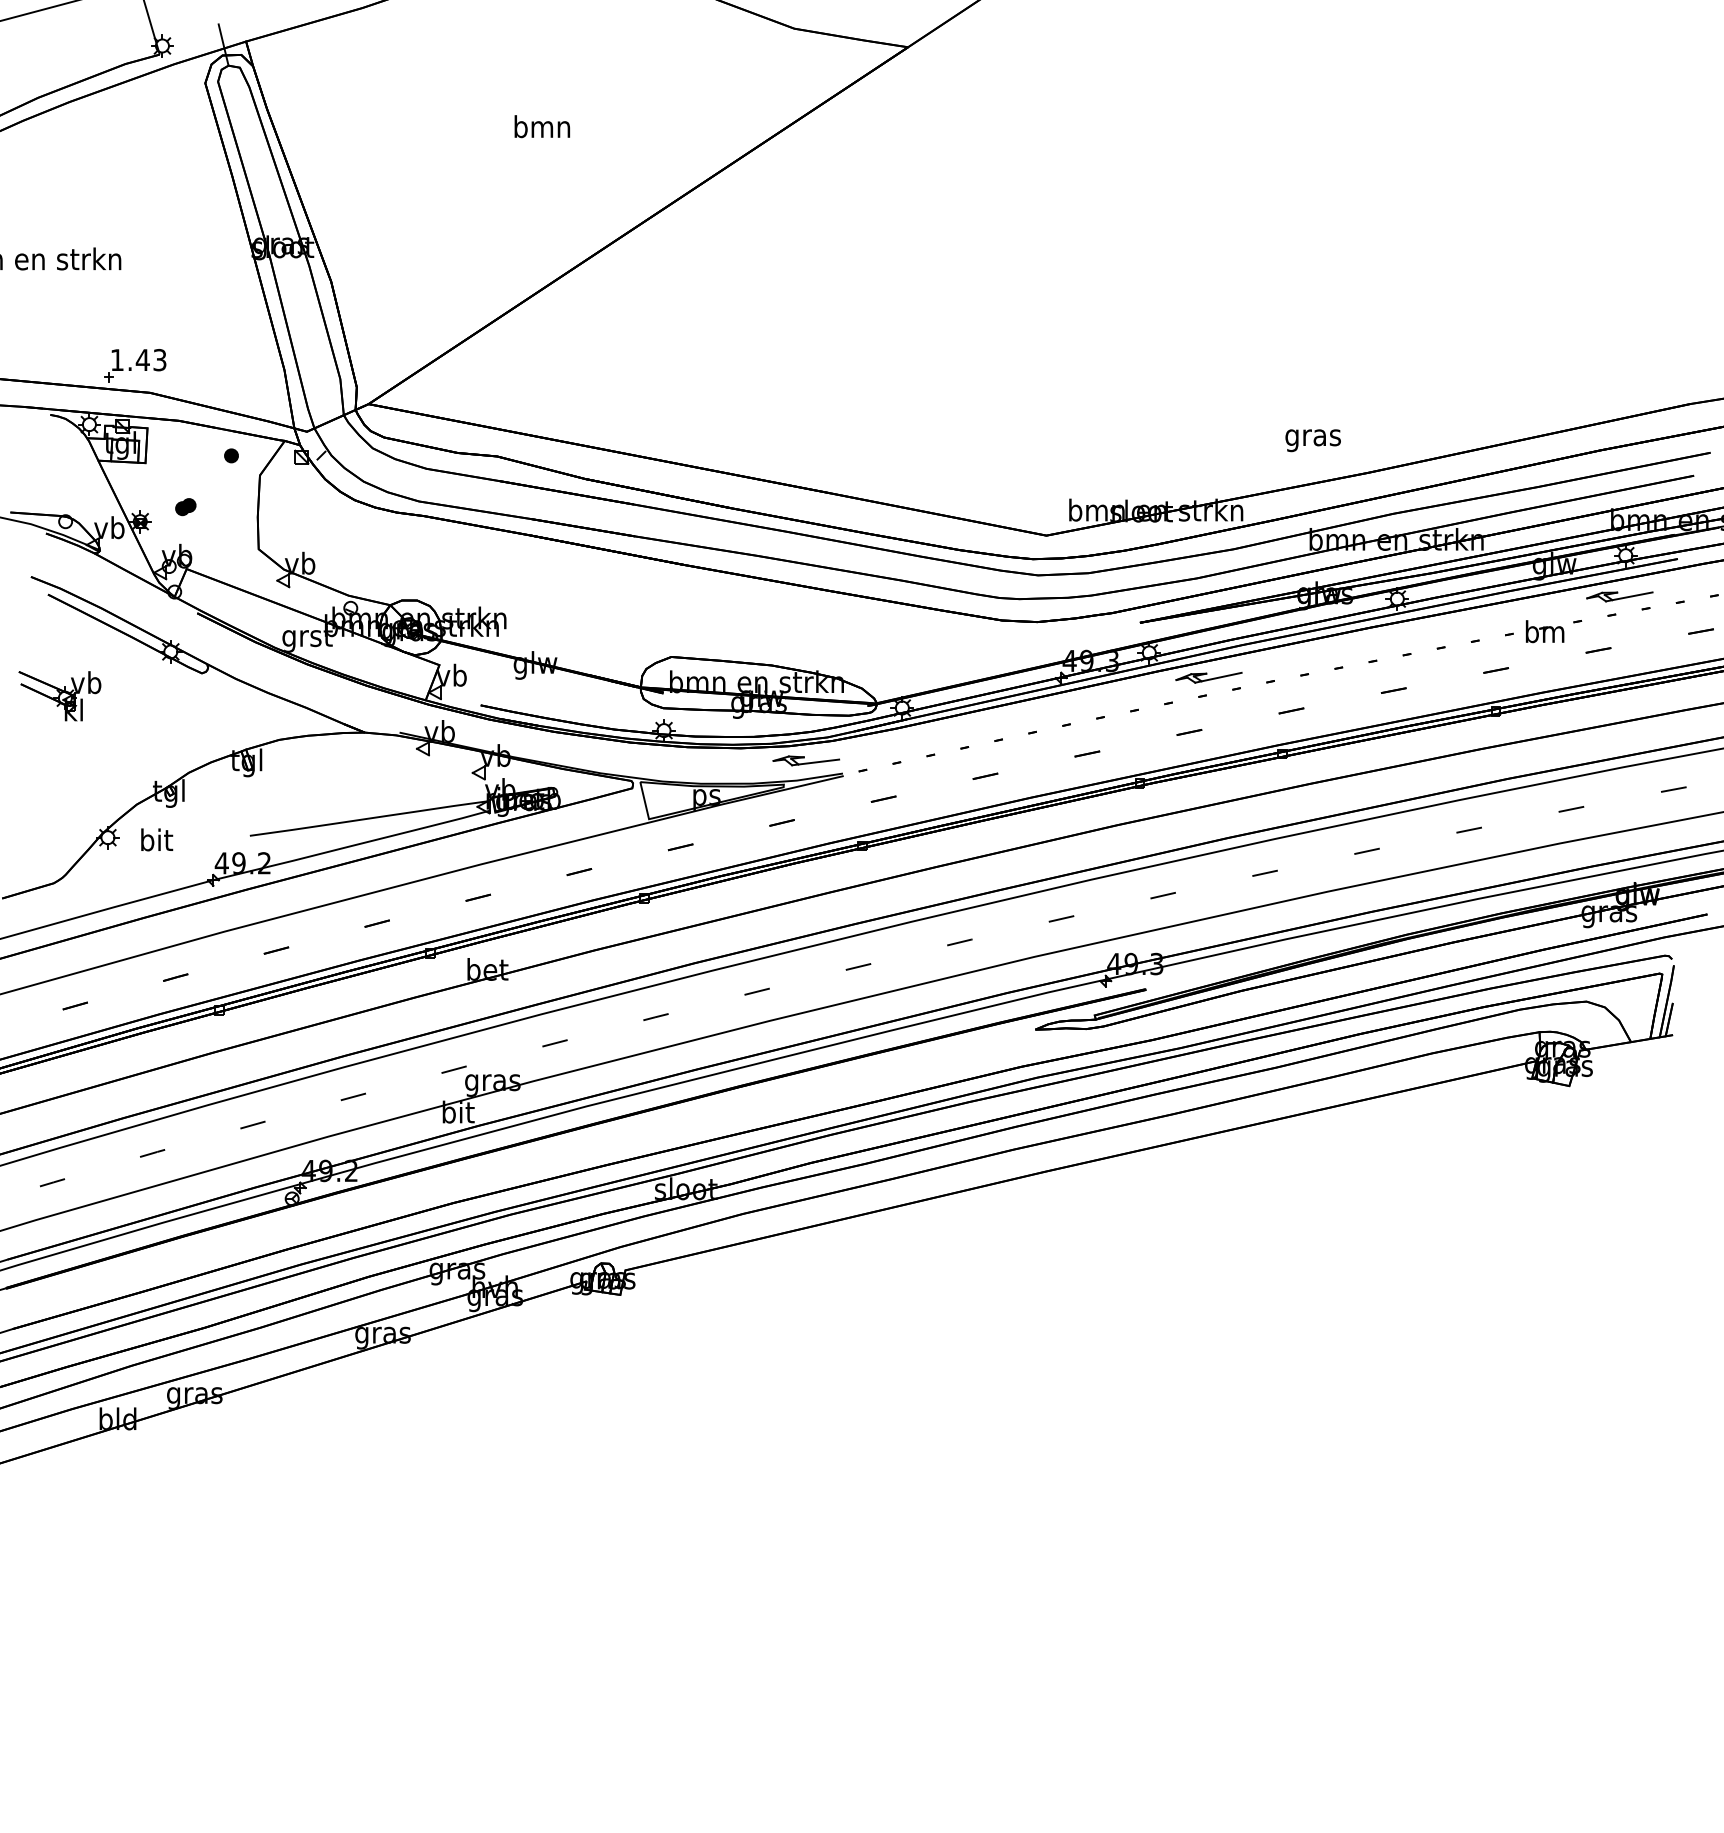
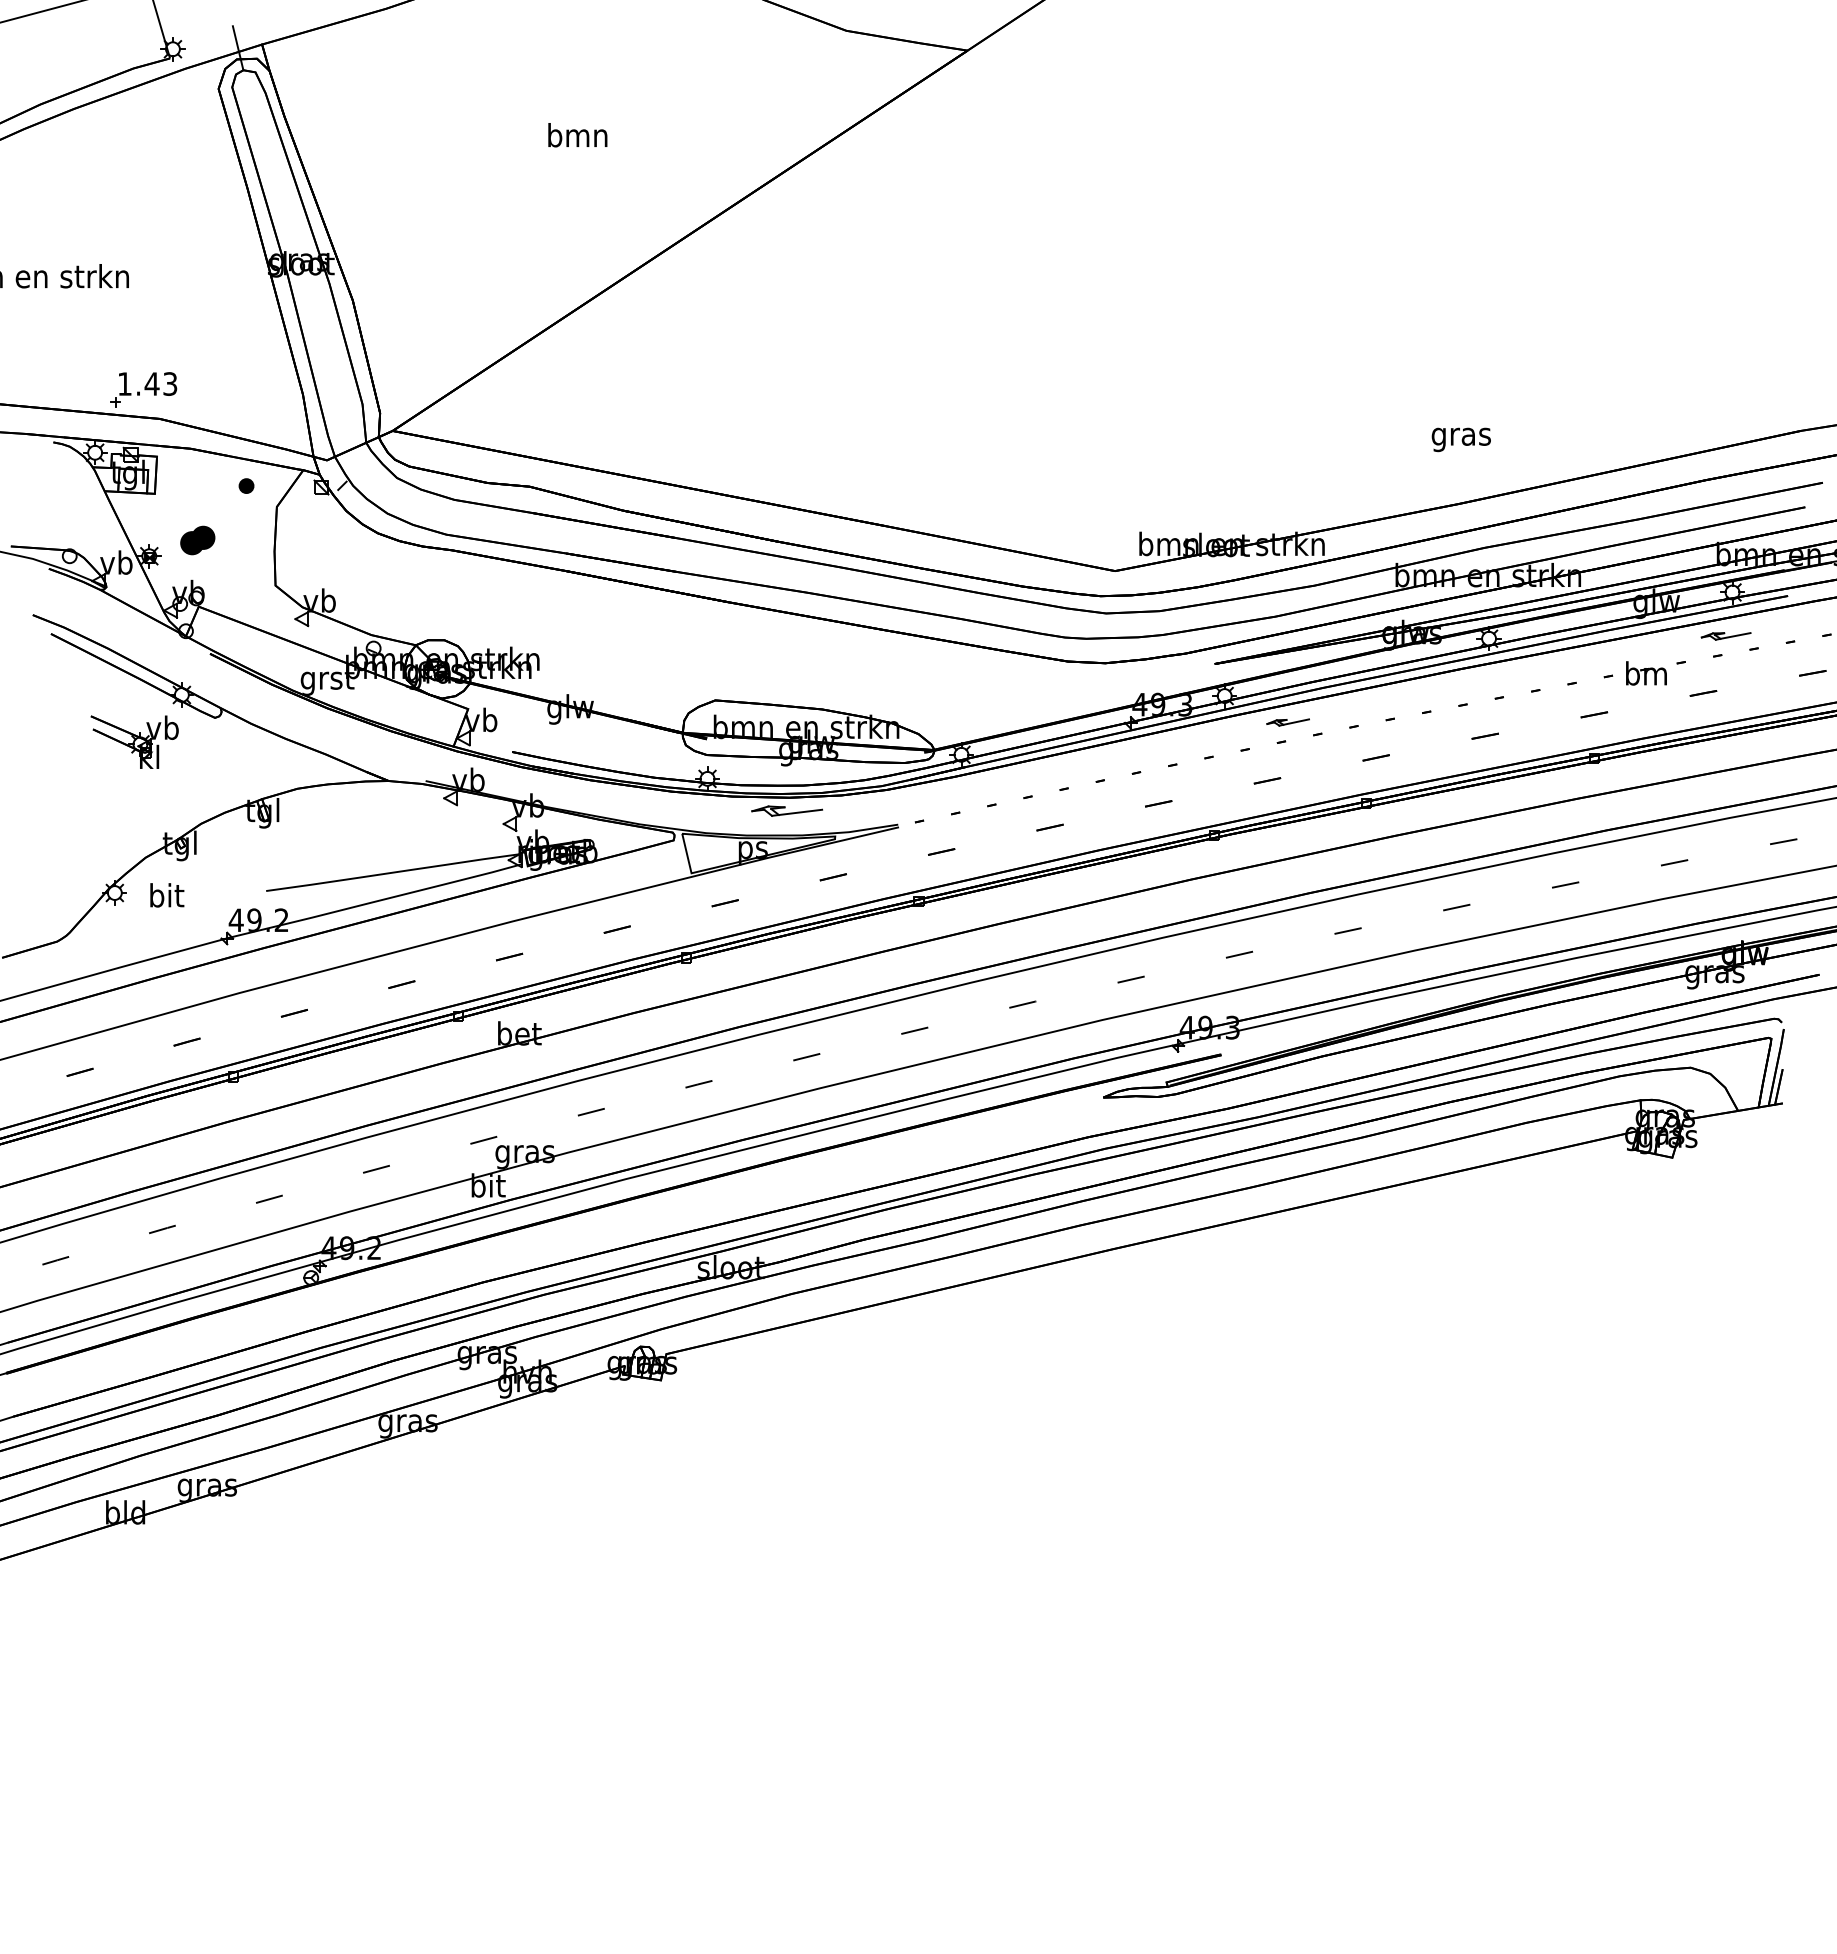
text: (1312, 440) -> (1460, 439), moved
part: (185, 506) -> (197, 540), size x1.6
part: (1619, 597) -> (1725, 636), size x0.7
part: (1208, 677) -> (1287, 722), size x0.6
part: (59, 695) -> (134, 741), moved
part: (806, 760) -> (787, 810), moved

